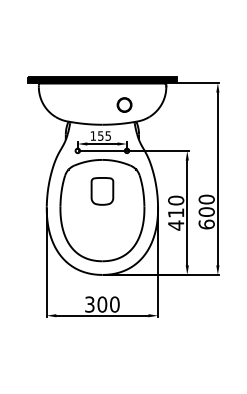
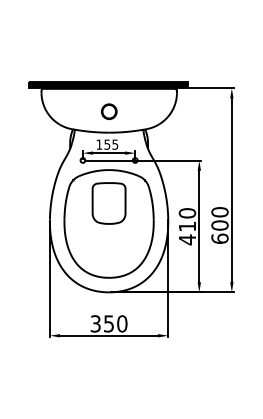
part: (124, 104) -> (109, 111), moved
part: (102, 191) -> (109, 203), size x1.43
text: (102, 304) -> (109, 323), 300 -> 350

